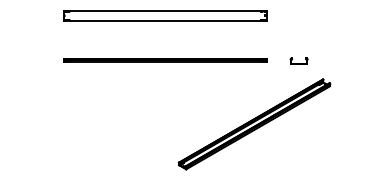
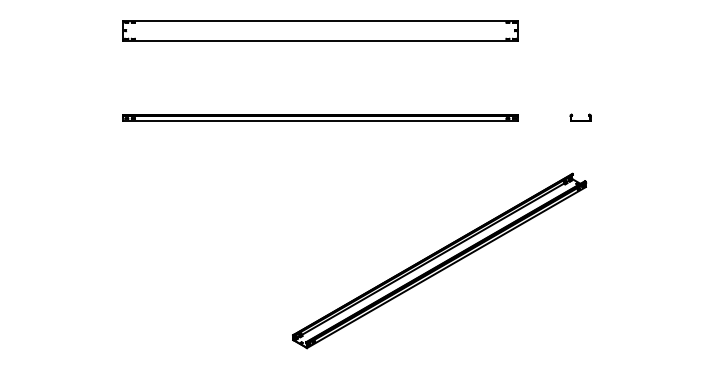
part: (299, 59) -> (581, 115), size x0.62
part: (254, 124) -> (439, 261), moved

